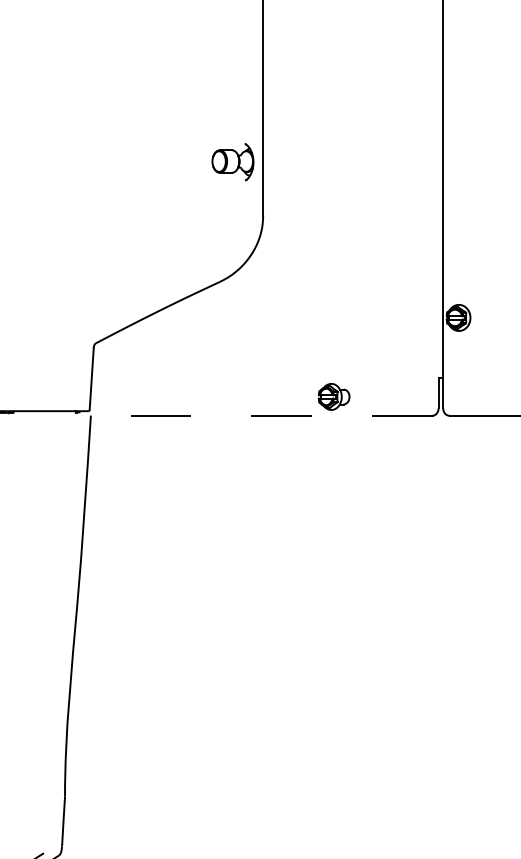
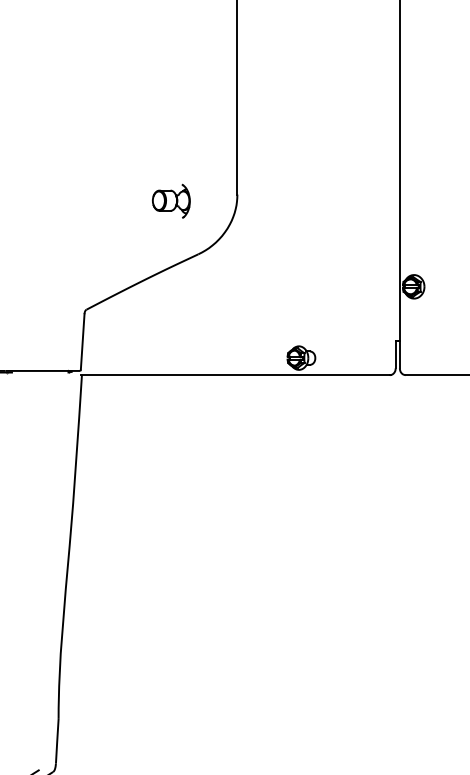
part: (232, 162) -> (170, 201), moved
line: (260, 415) -> (235, 374), dashed -> solid

